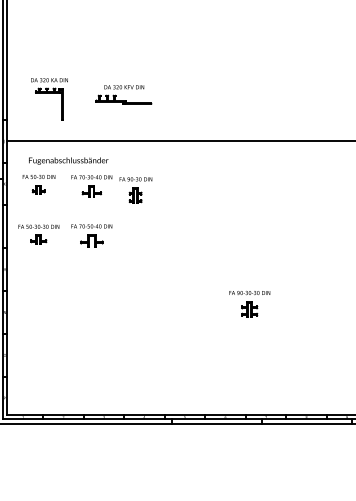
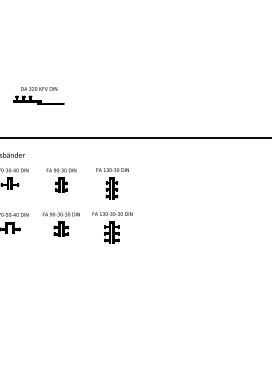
part: (135, 190) -> (61, 180), moved
part: (205, 191) -> (112, 183), added
part: (205, 240) -> (112, 227), added
part: (249, 304) -> (61, 224), moved

